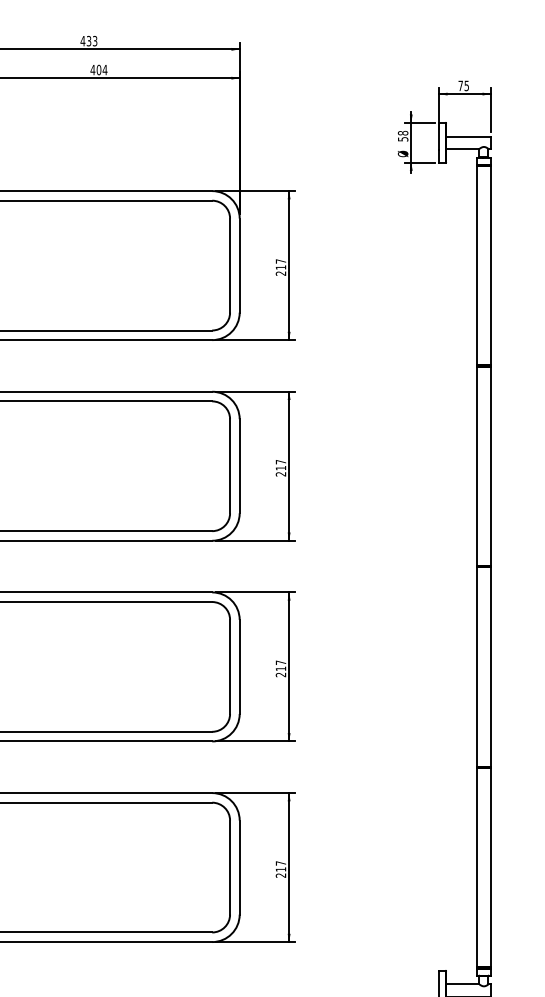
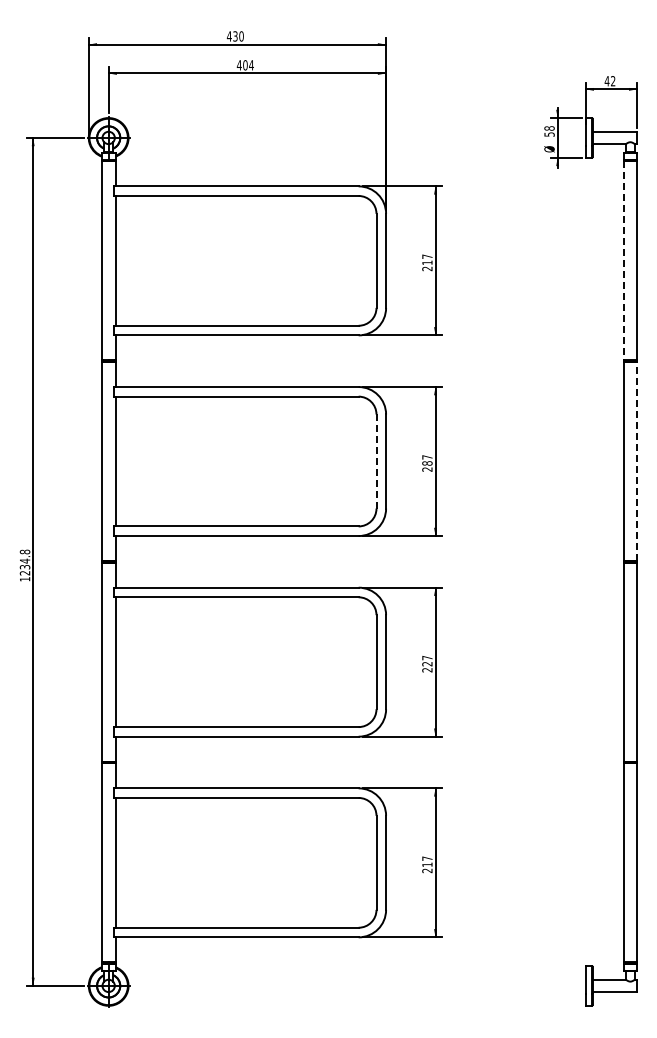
text: (95, 41) -> (241, 36), 433 -> 430
text: (463, 86) -> (609, 81), 75 -> 42
line: (477, 265) -> (623, 260), solid -> dashed
line: (230, 466) -> (376, 461), solid -> dashed
line: (491, 466) -> (637, 461), solid -> dashed
text: (281, 468) -> (427, 463), 217 -> 287
text: (281, 669) -> (427, 664), 217 -> 227

